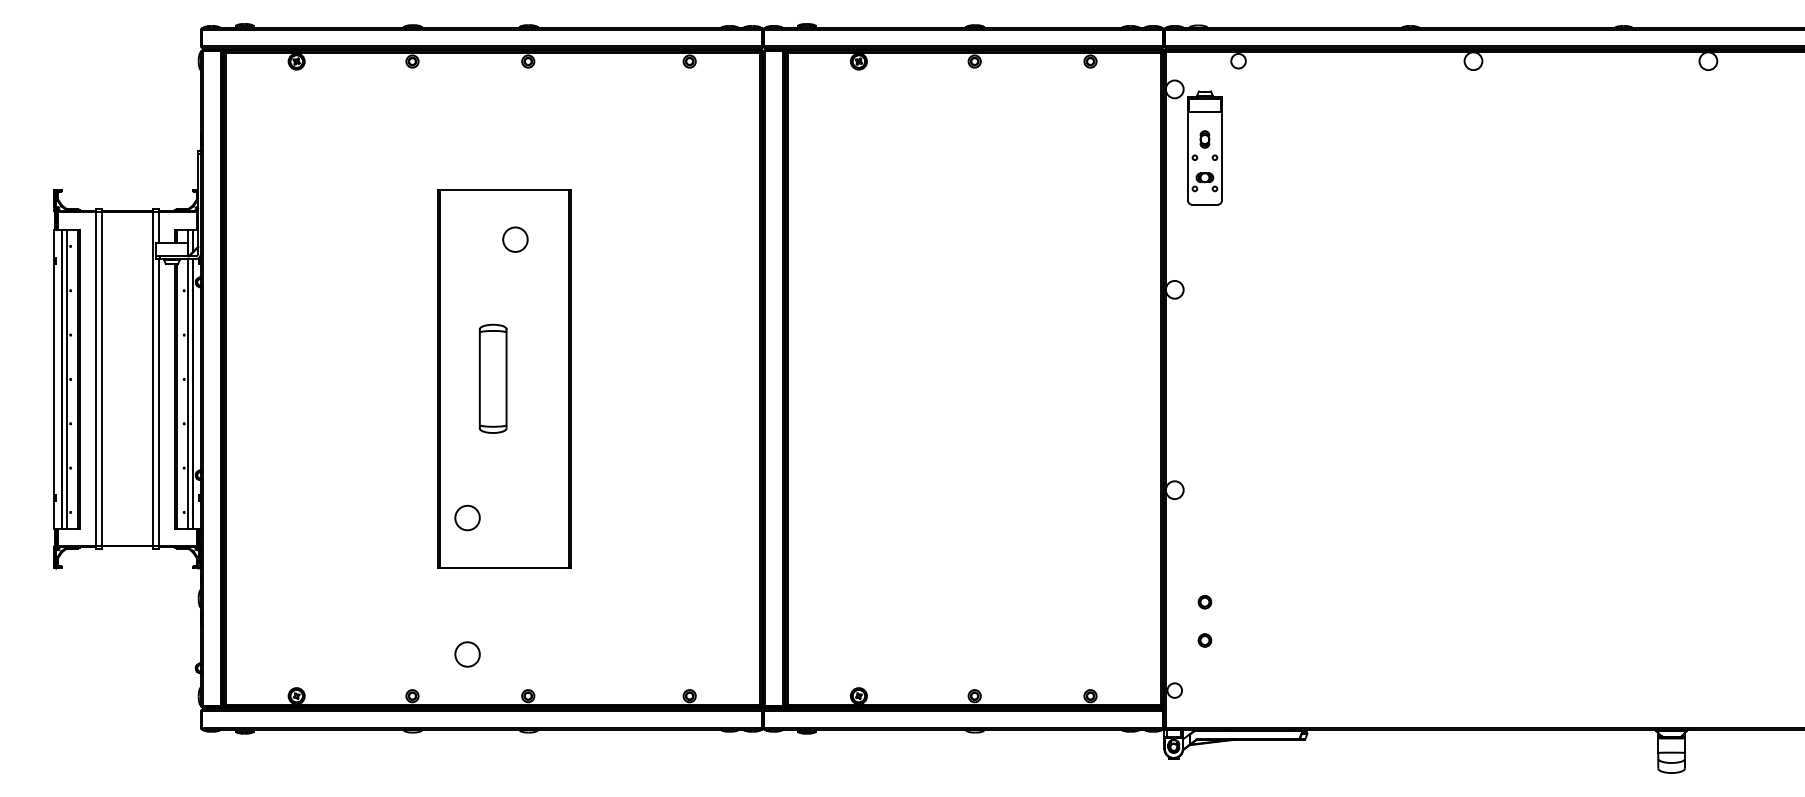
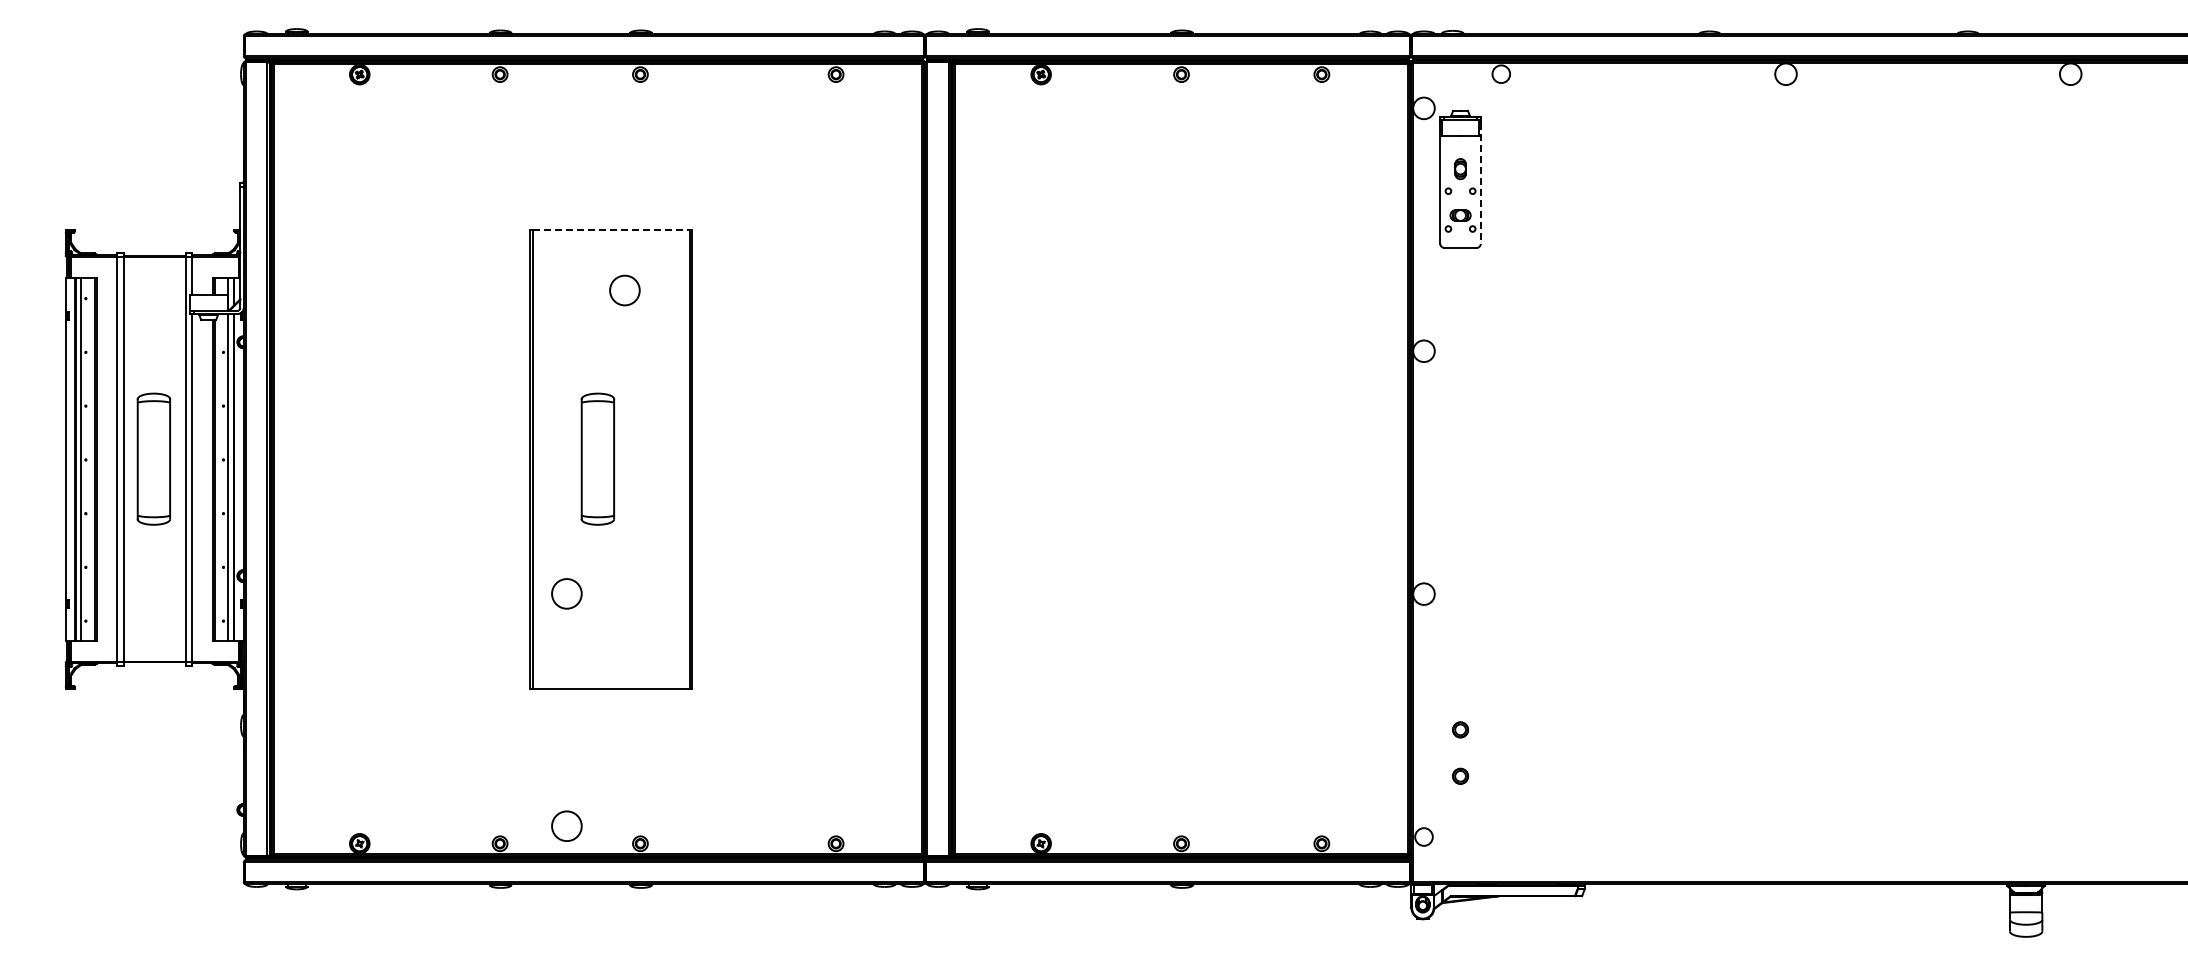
line: (1221, 151) -> (1480, 183), solid -> dashed
line: (504, 189) -> (611, 229), solid -> dashed
part: (126, 378) -> (153, 458), added
circle: (467, 517) -> (566, 593), moved
circle: (467, 653) -> (566, 825), moved

